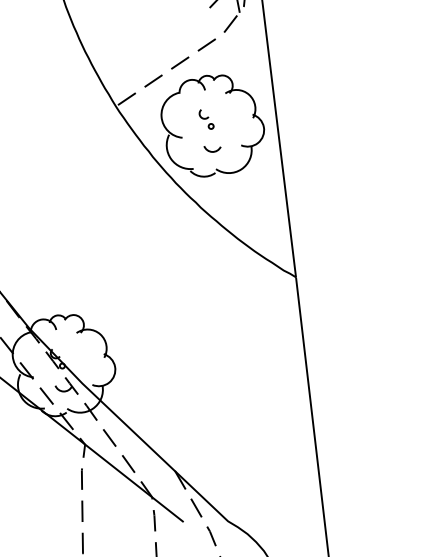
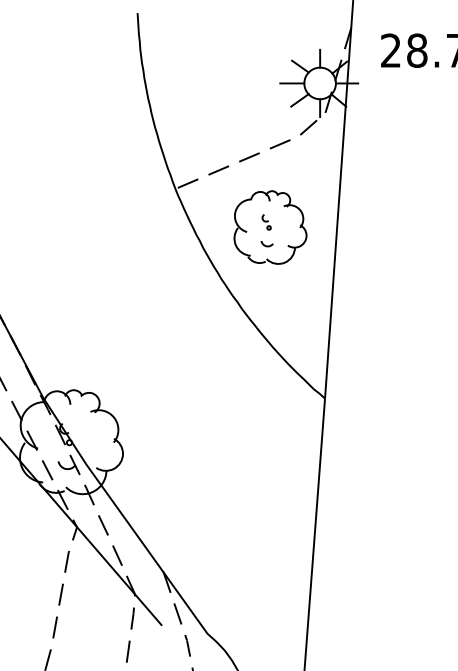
part: (212, 125) -> (270, 227), size x0.7

